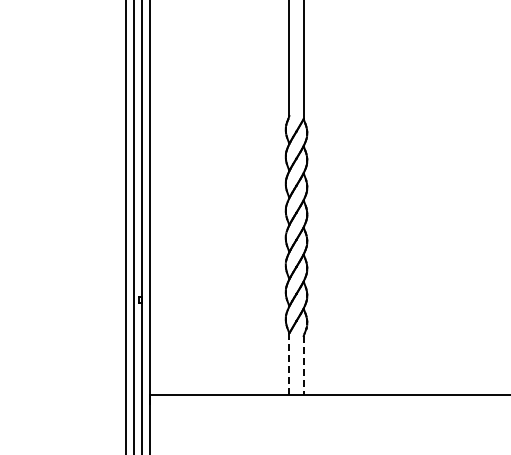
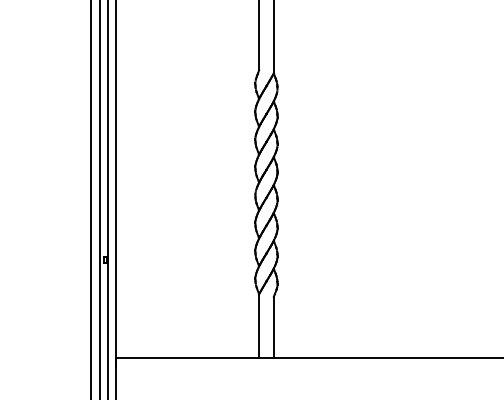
line: (289, 364) -> (259, 326), dashed -> solid
line: (303, 365) -> (273, 327), dashed -> solid

